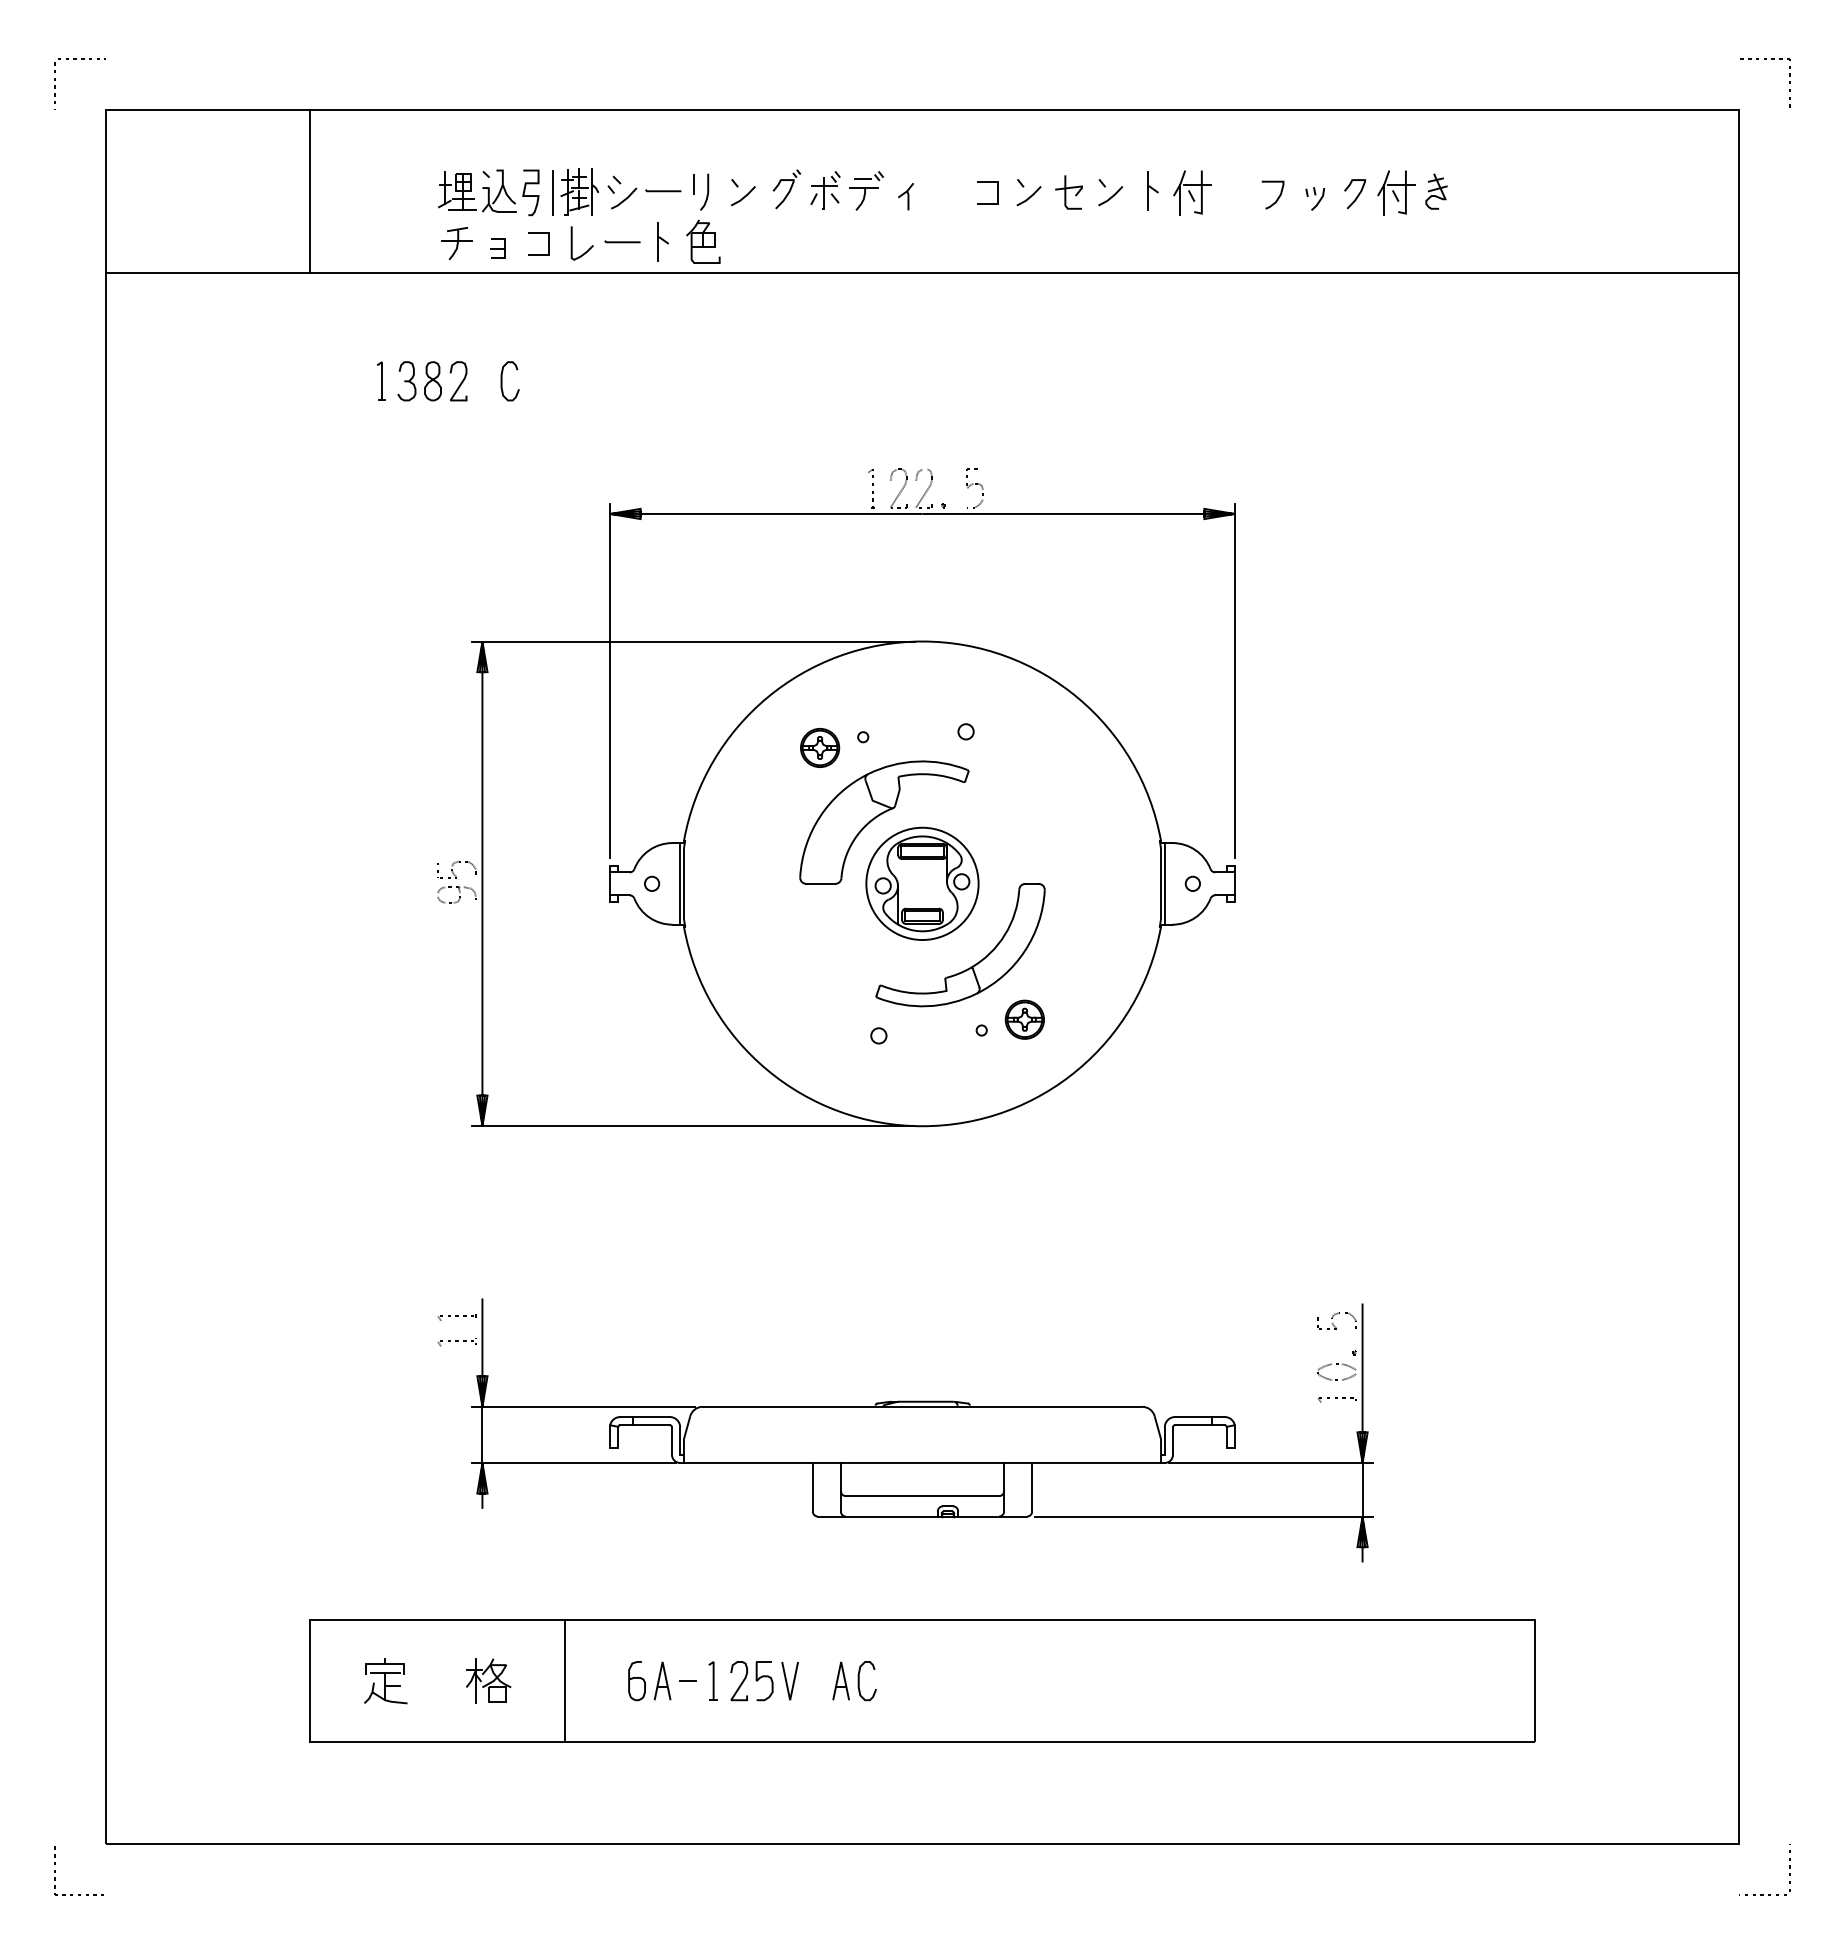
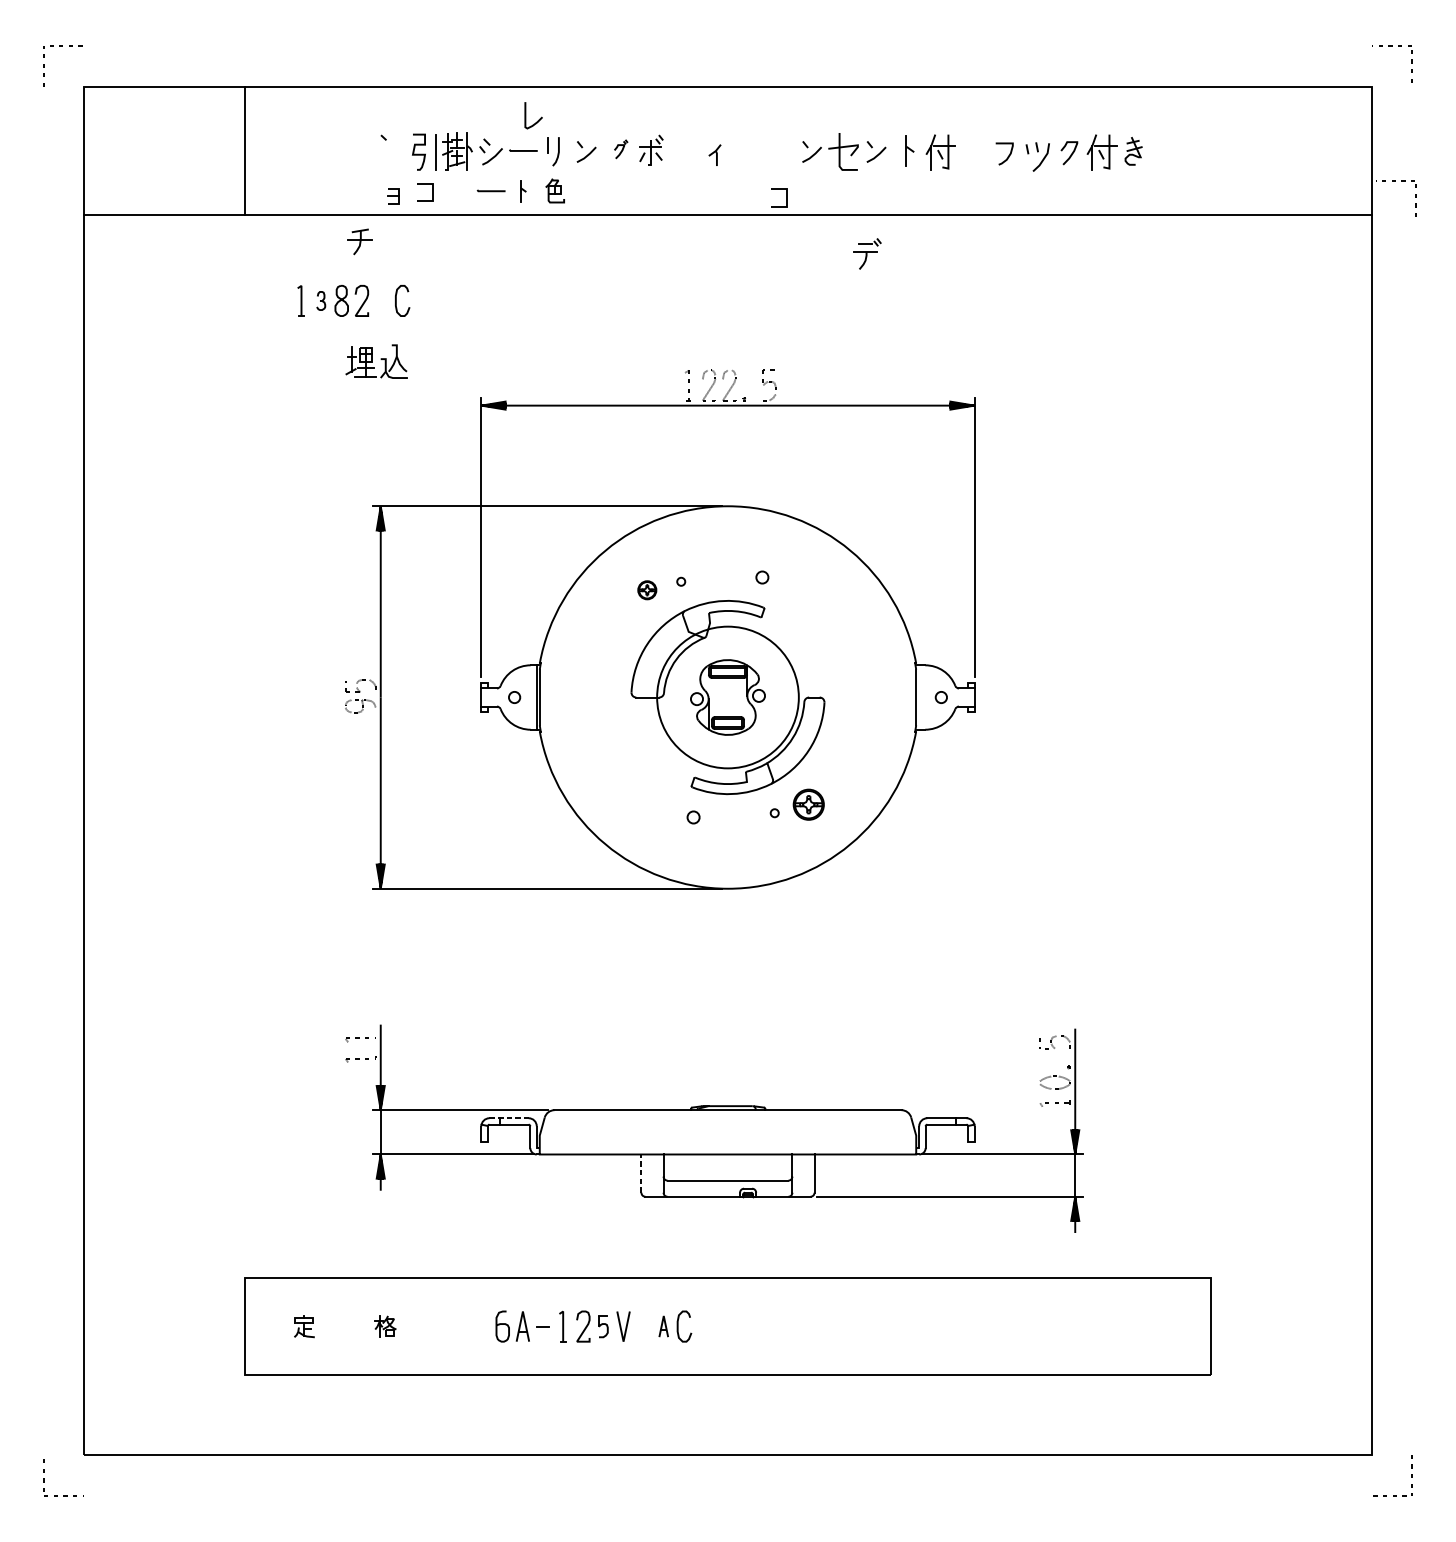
line: (987, 182) -> (779, 189), moved
part: (786, 189) -> (620, 149), size x0.6
part: (477, 190) -> (376, 361), moved
part: (866, 190) -> (867, 253), moved
part: (1068, 192) -> (843, 151), size x1.4
part: (1315, 198) -> (1038, 156), size x1.6
line: (1770, 230) -> (1397, 181), added
part: (662, 241) -> (522, 190), size x0.7
part: (703, 241) -> (555, 190), size x0.7
part: (456, 243) -> (359, 241), moved
curve: (585, 251) -> (536, 121), moved
part: (406, 381) -> (320, 301), size x0.6
part: (820, 747) -> (647, 589), size x0.6
circle: (922, 883) -> (728, 697), size x1.6
line: (1164, 883) -> (918, 697), removed
line: (645, 1417) -> (509, 1118), solid -> dashed
line: (812, 1486) -> (641, 1173), solid -> dashed
part: (488, 1680) -> (385, 1326), size x0.6
line: (565, 1680) -> (446, 1326), removed
part: (840, 1680) -> (663, 1326), size x0.7
part: (385, 1681) -> (304, 1326), size x0.6
part: (764, 1681) -> (603, 1326), size x0.7

